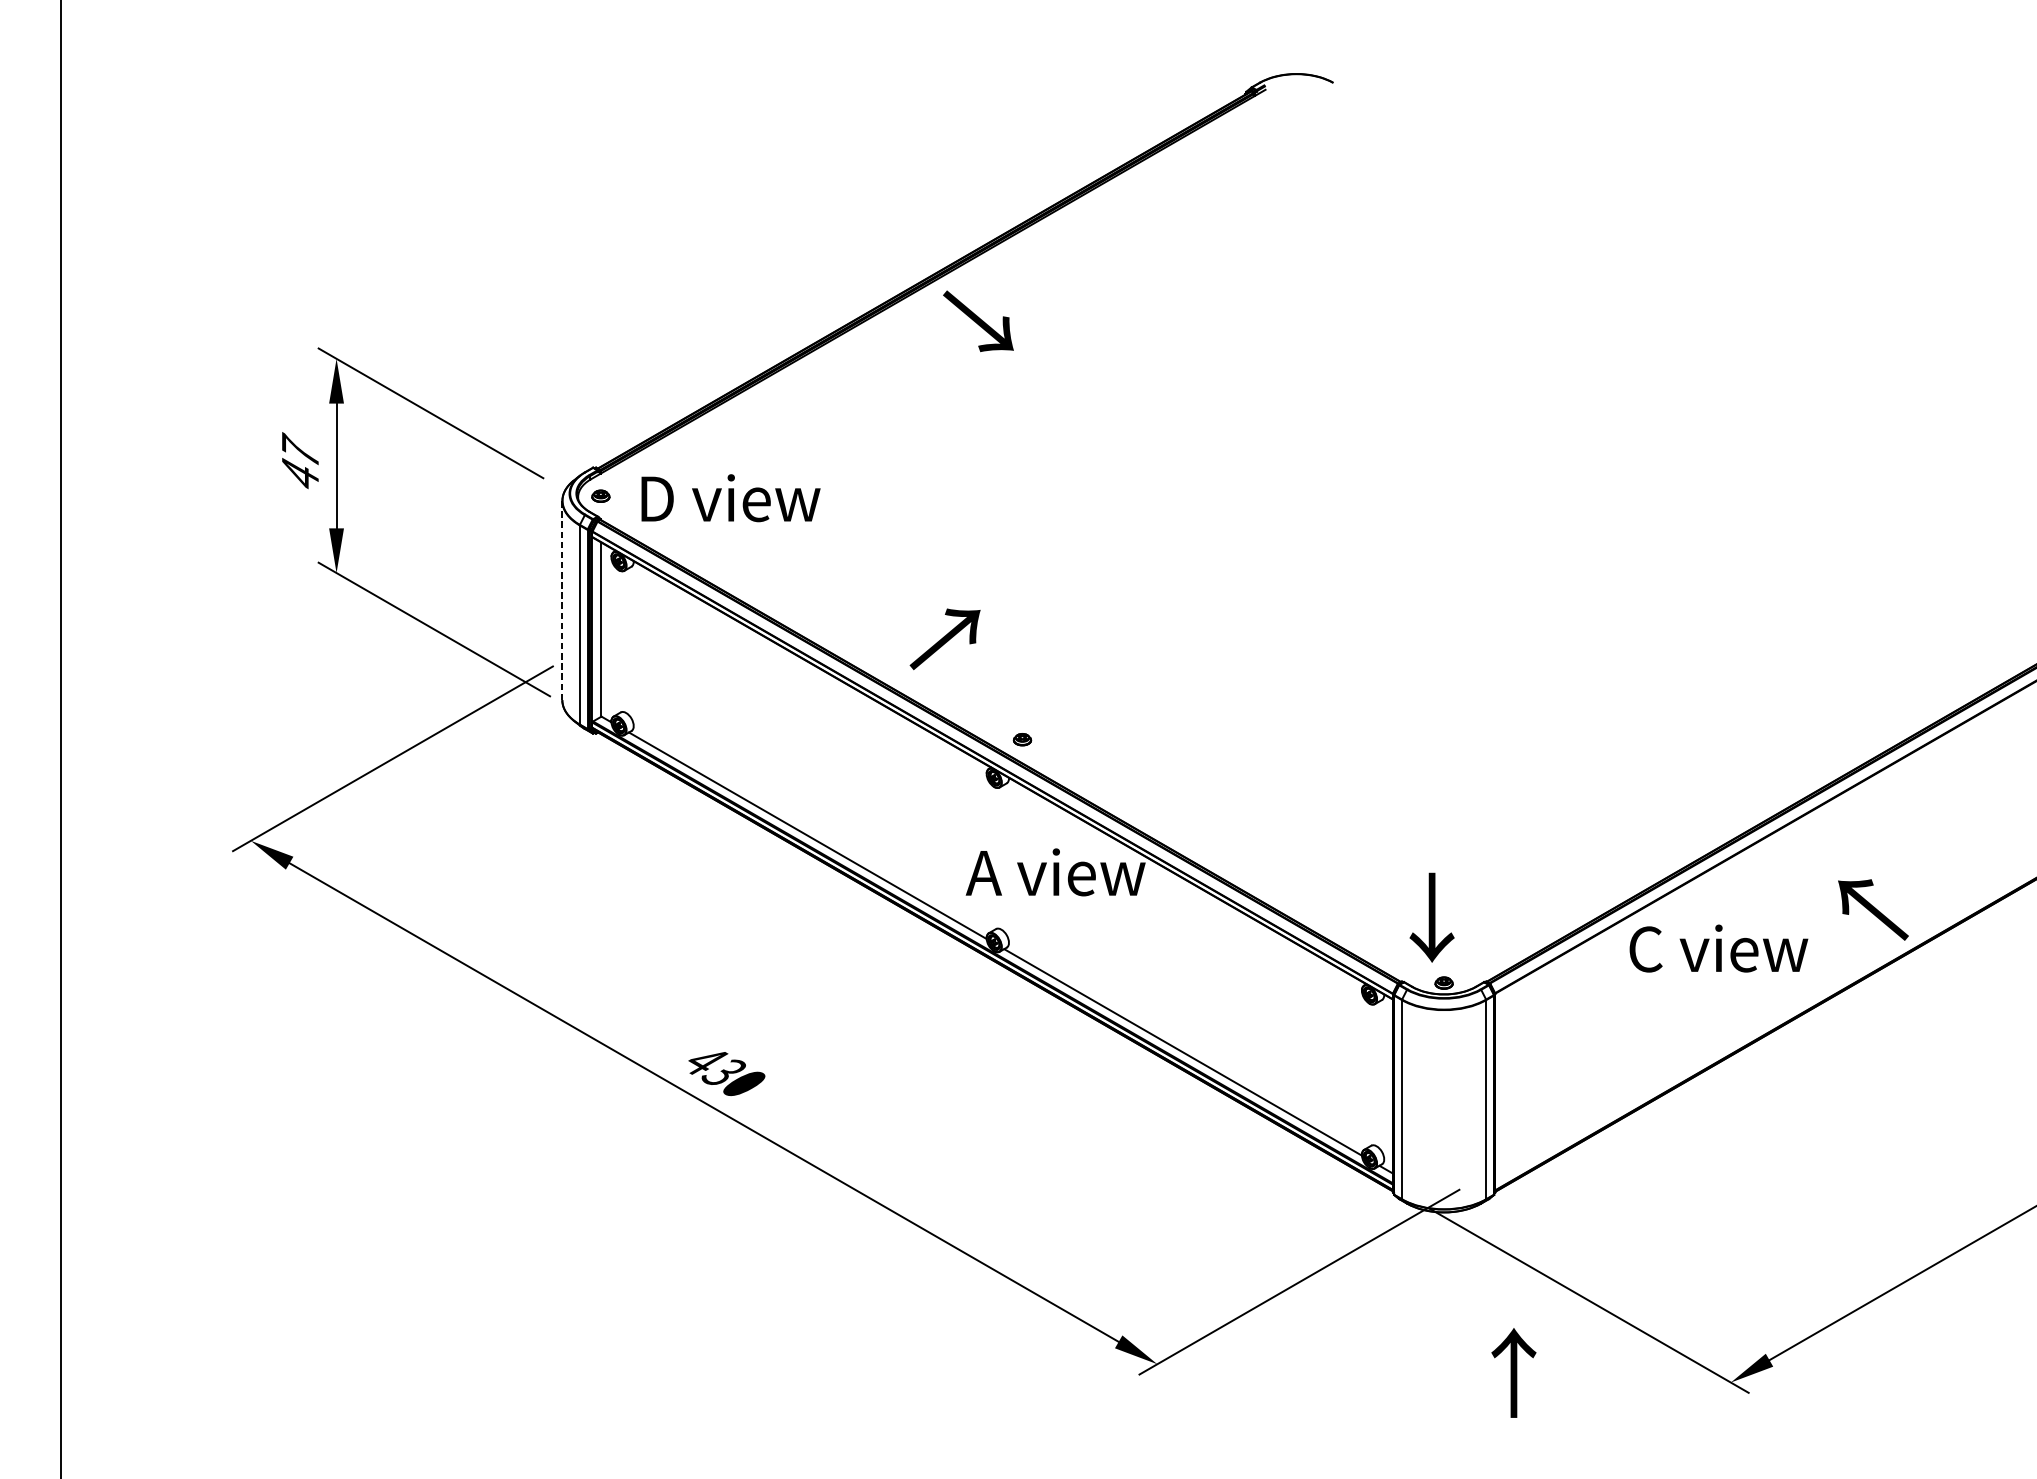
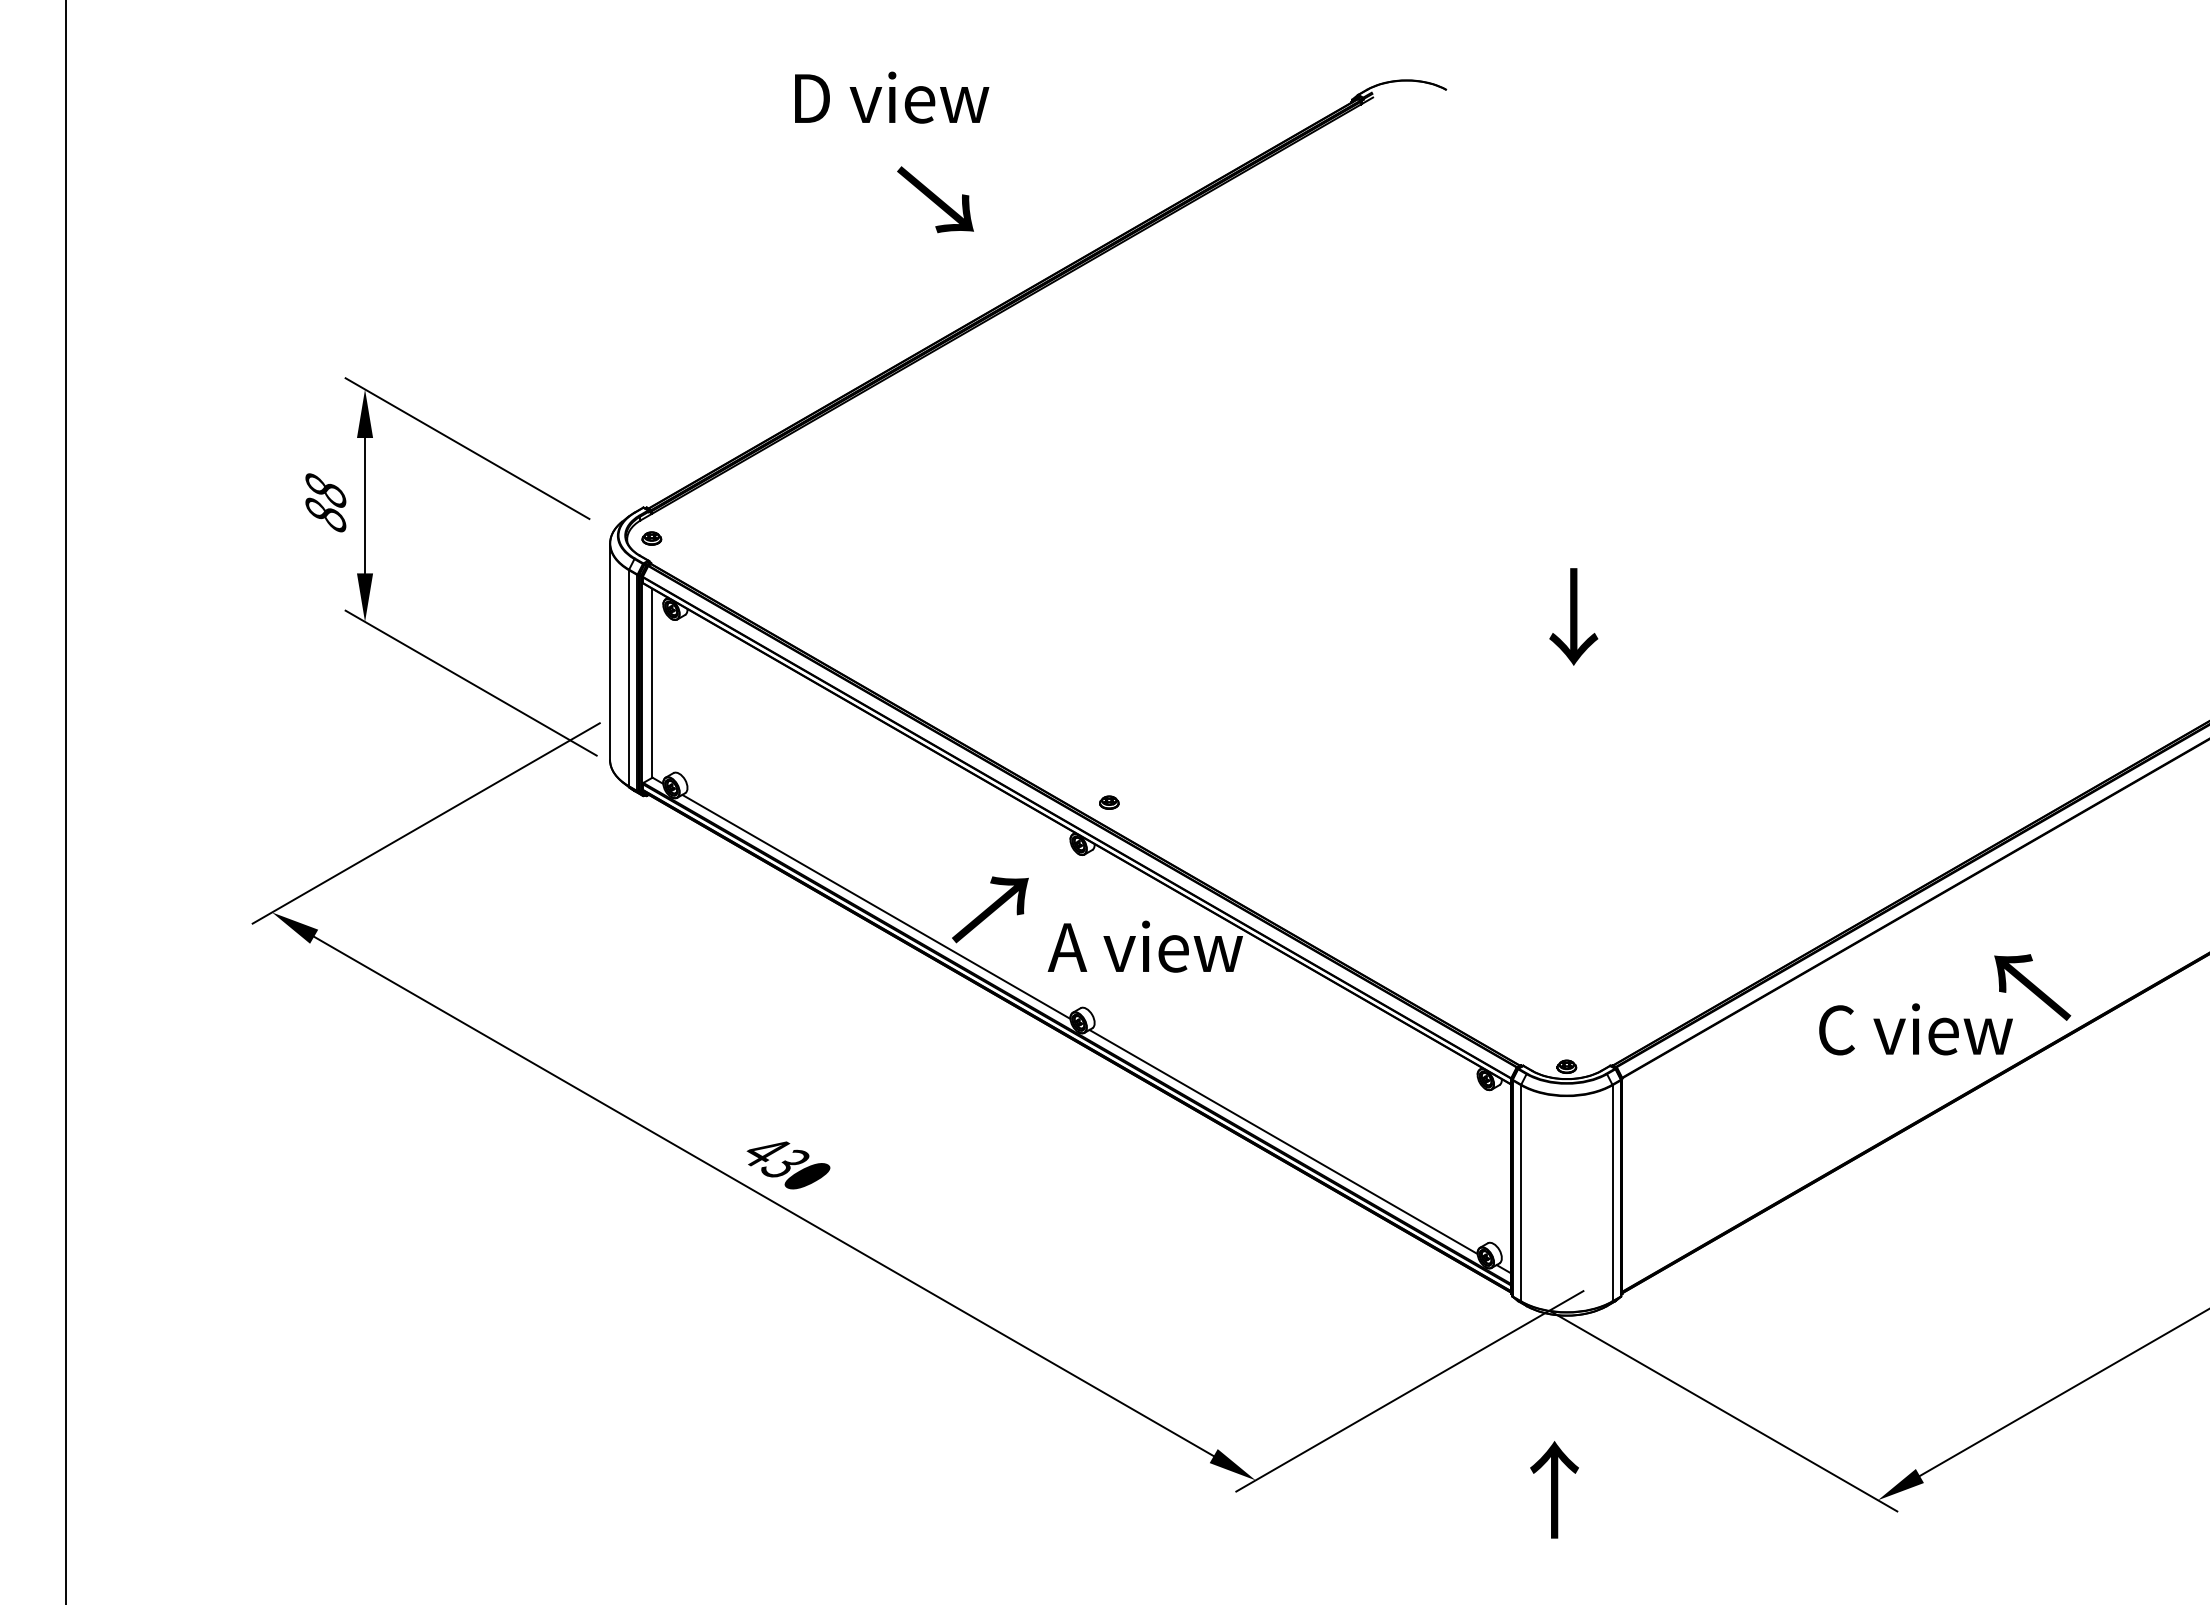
text: (978, 321) -> (935, 199), moved
text: (300, 461) -> (325, 500), 47 -> 88
text: (731, 498) -> (892, 97), moved
line: (562, 600) -> (610, 651), dashed -> solid
text: (945, 639) -> (990, 909), moved
text: (1431, 917) -> (1573, 616), moved
text: (1718, 948) -> (1915, 1029), moved
text: (1513, 1372) -> (1554, 1489), moved

